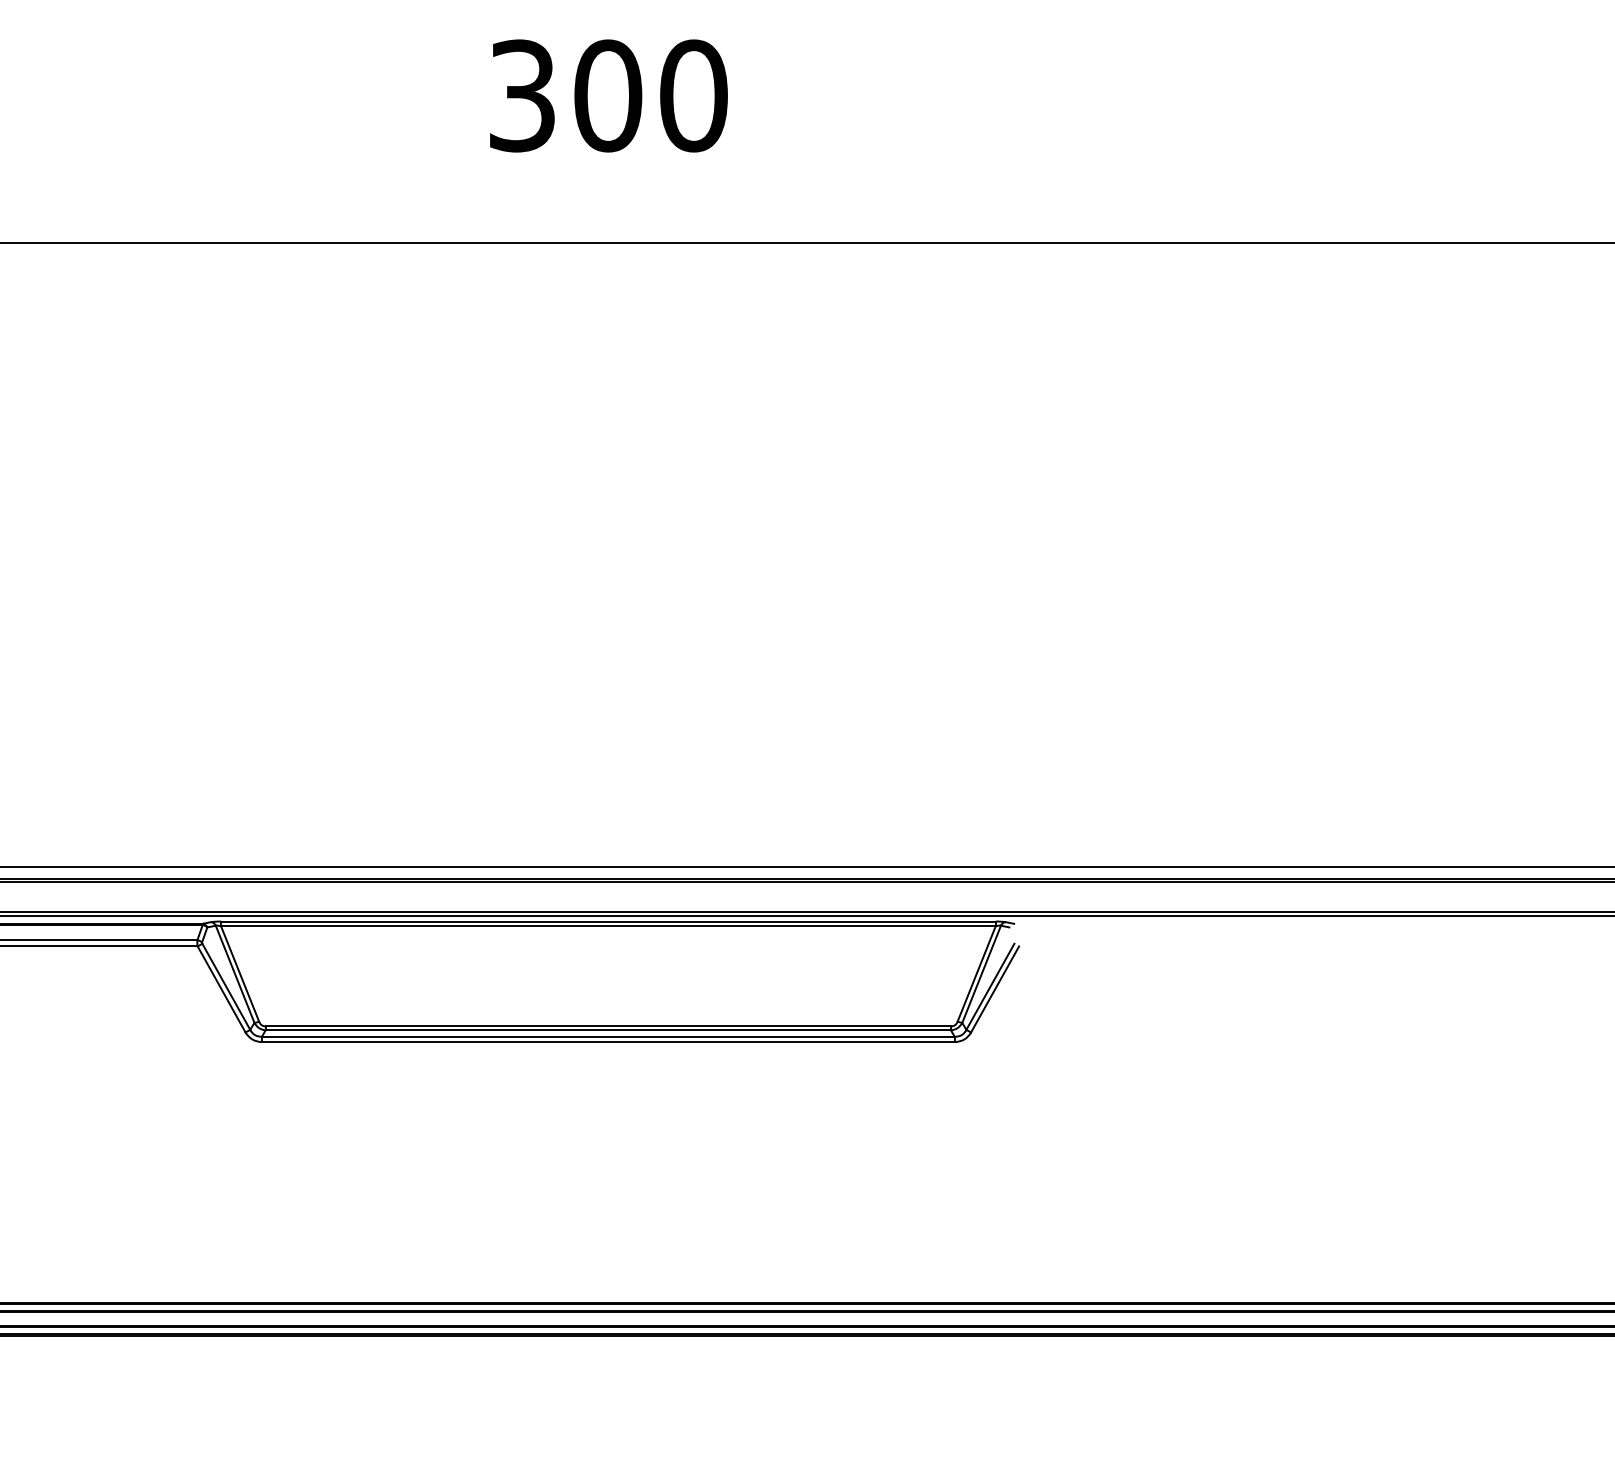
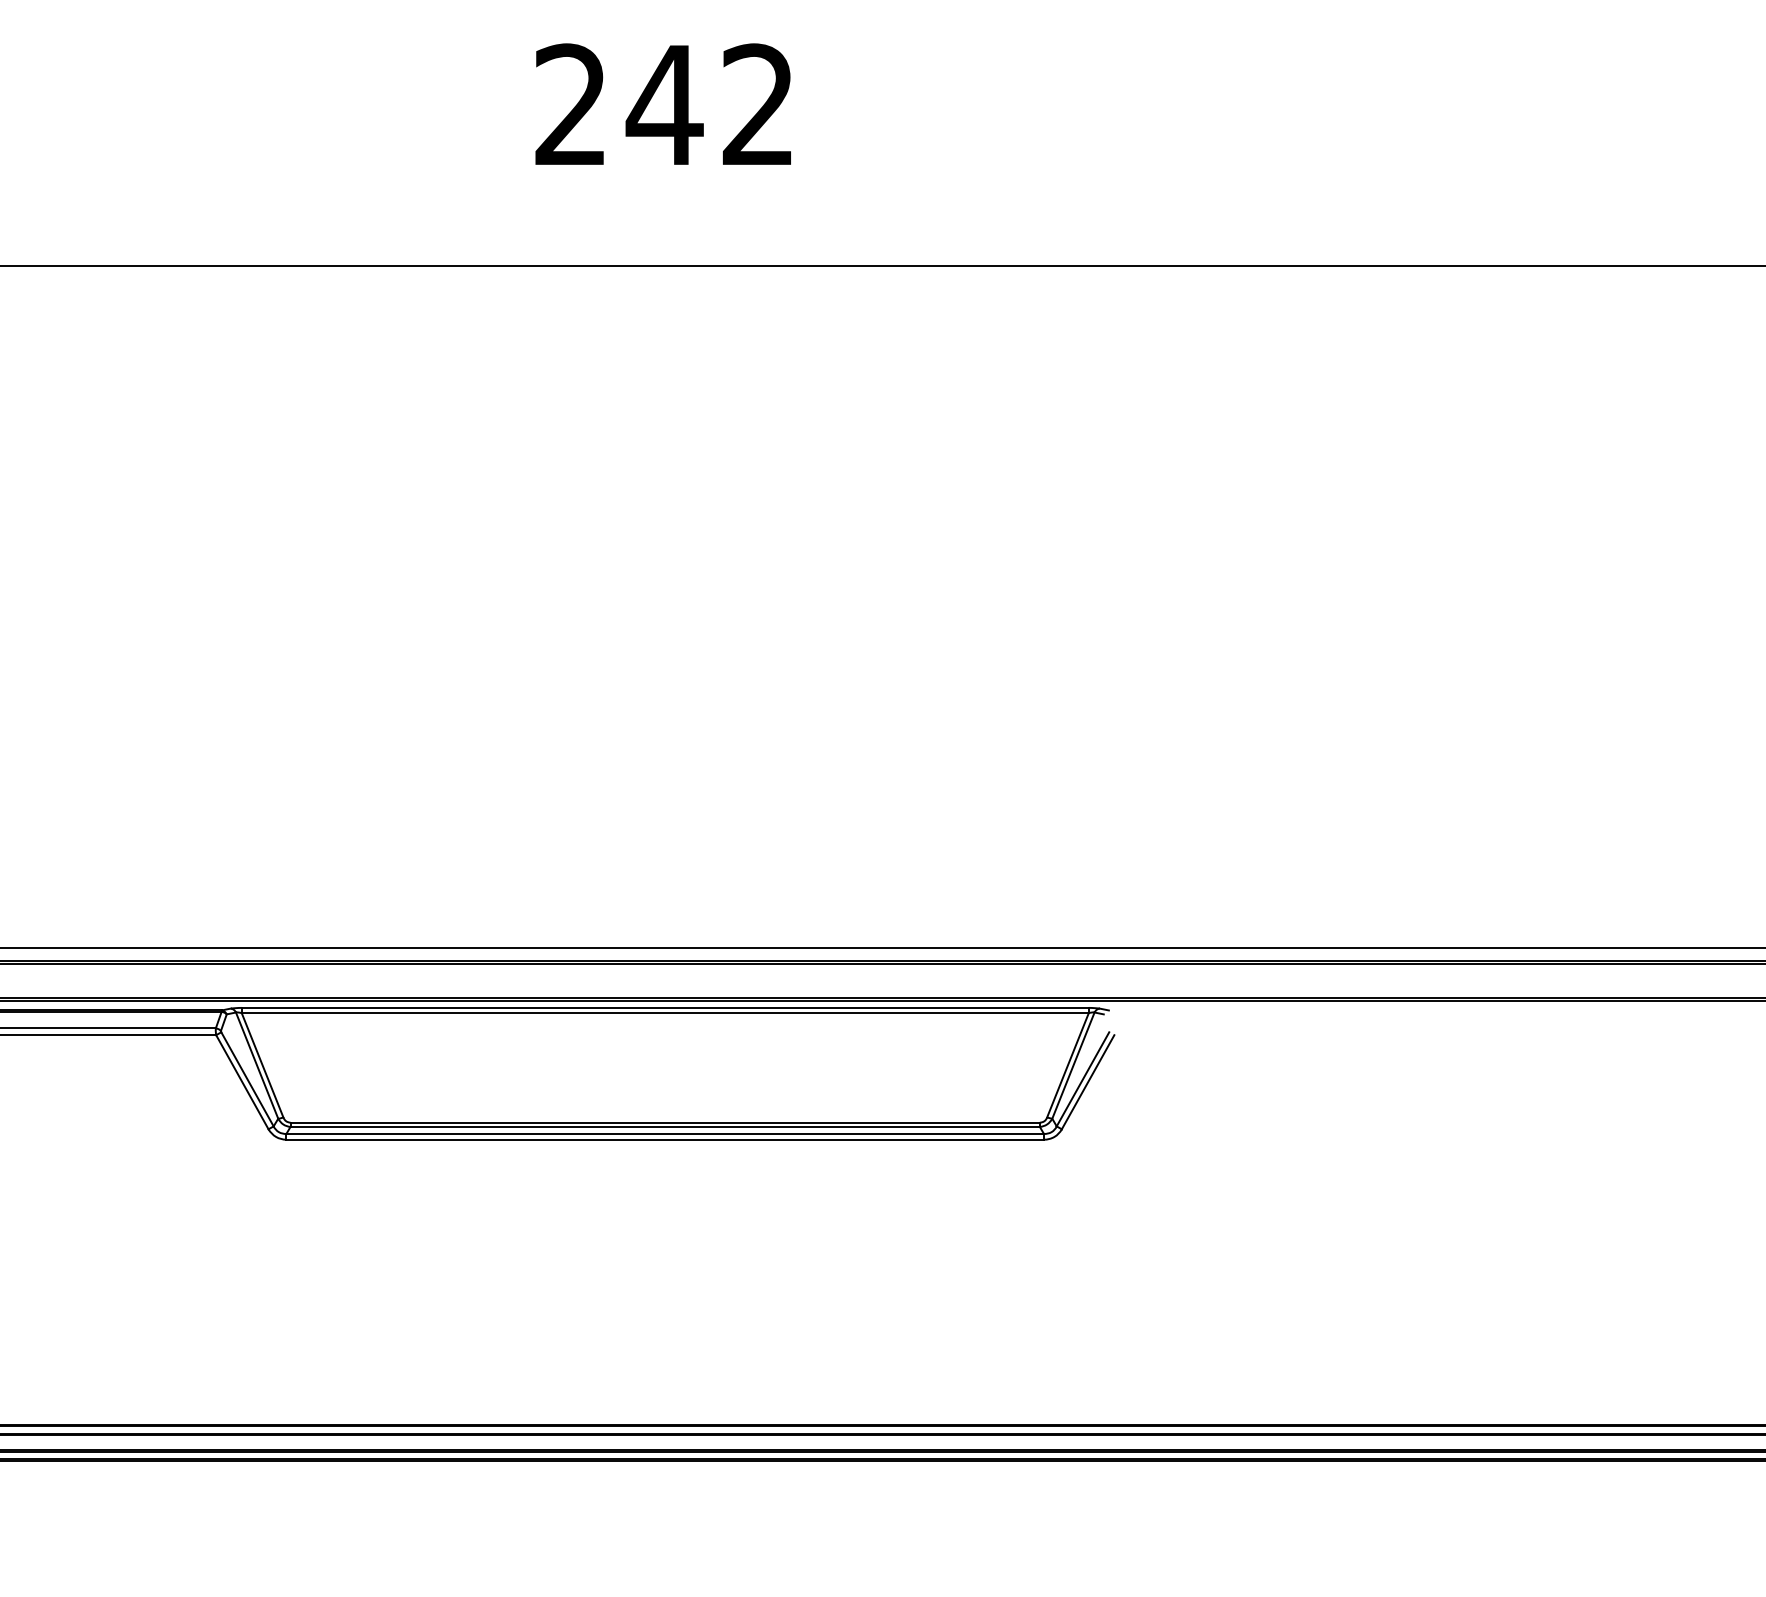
text: (608, 96) -> (665, 105), 300 -> 242

